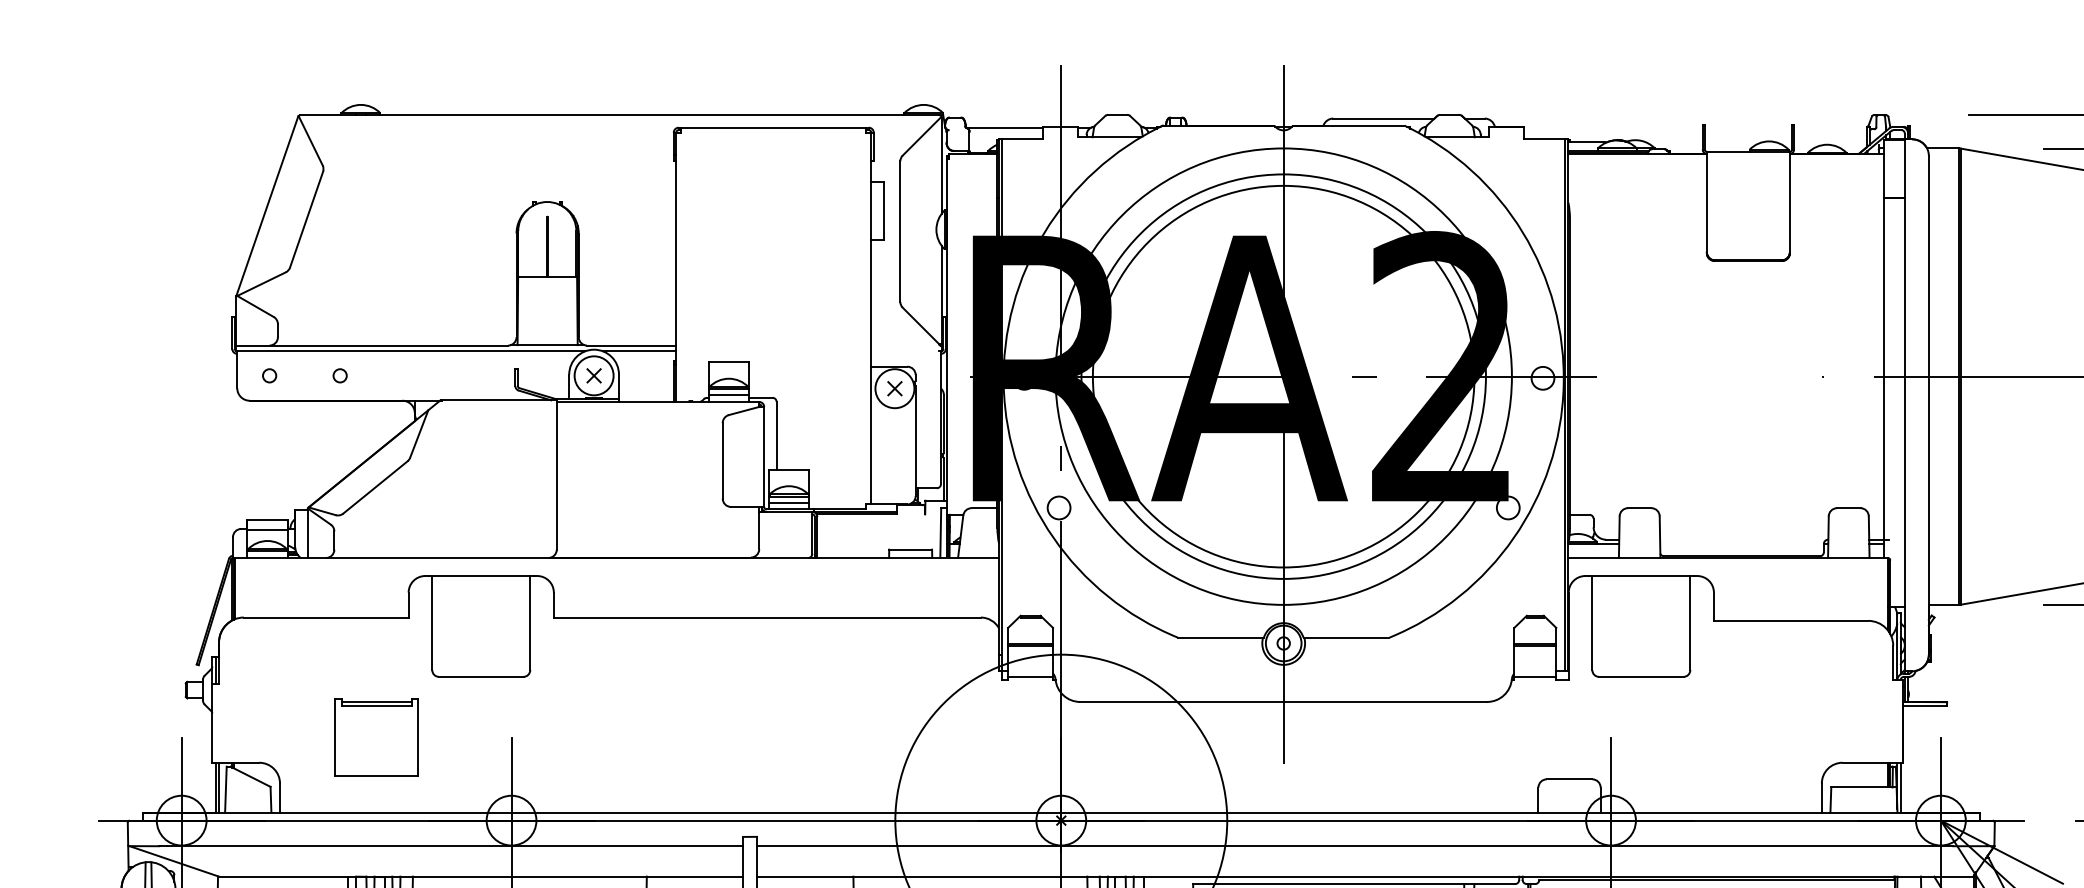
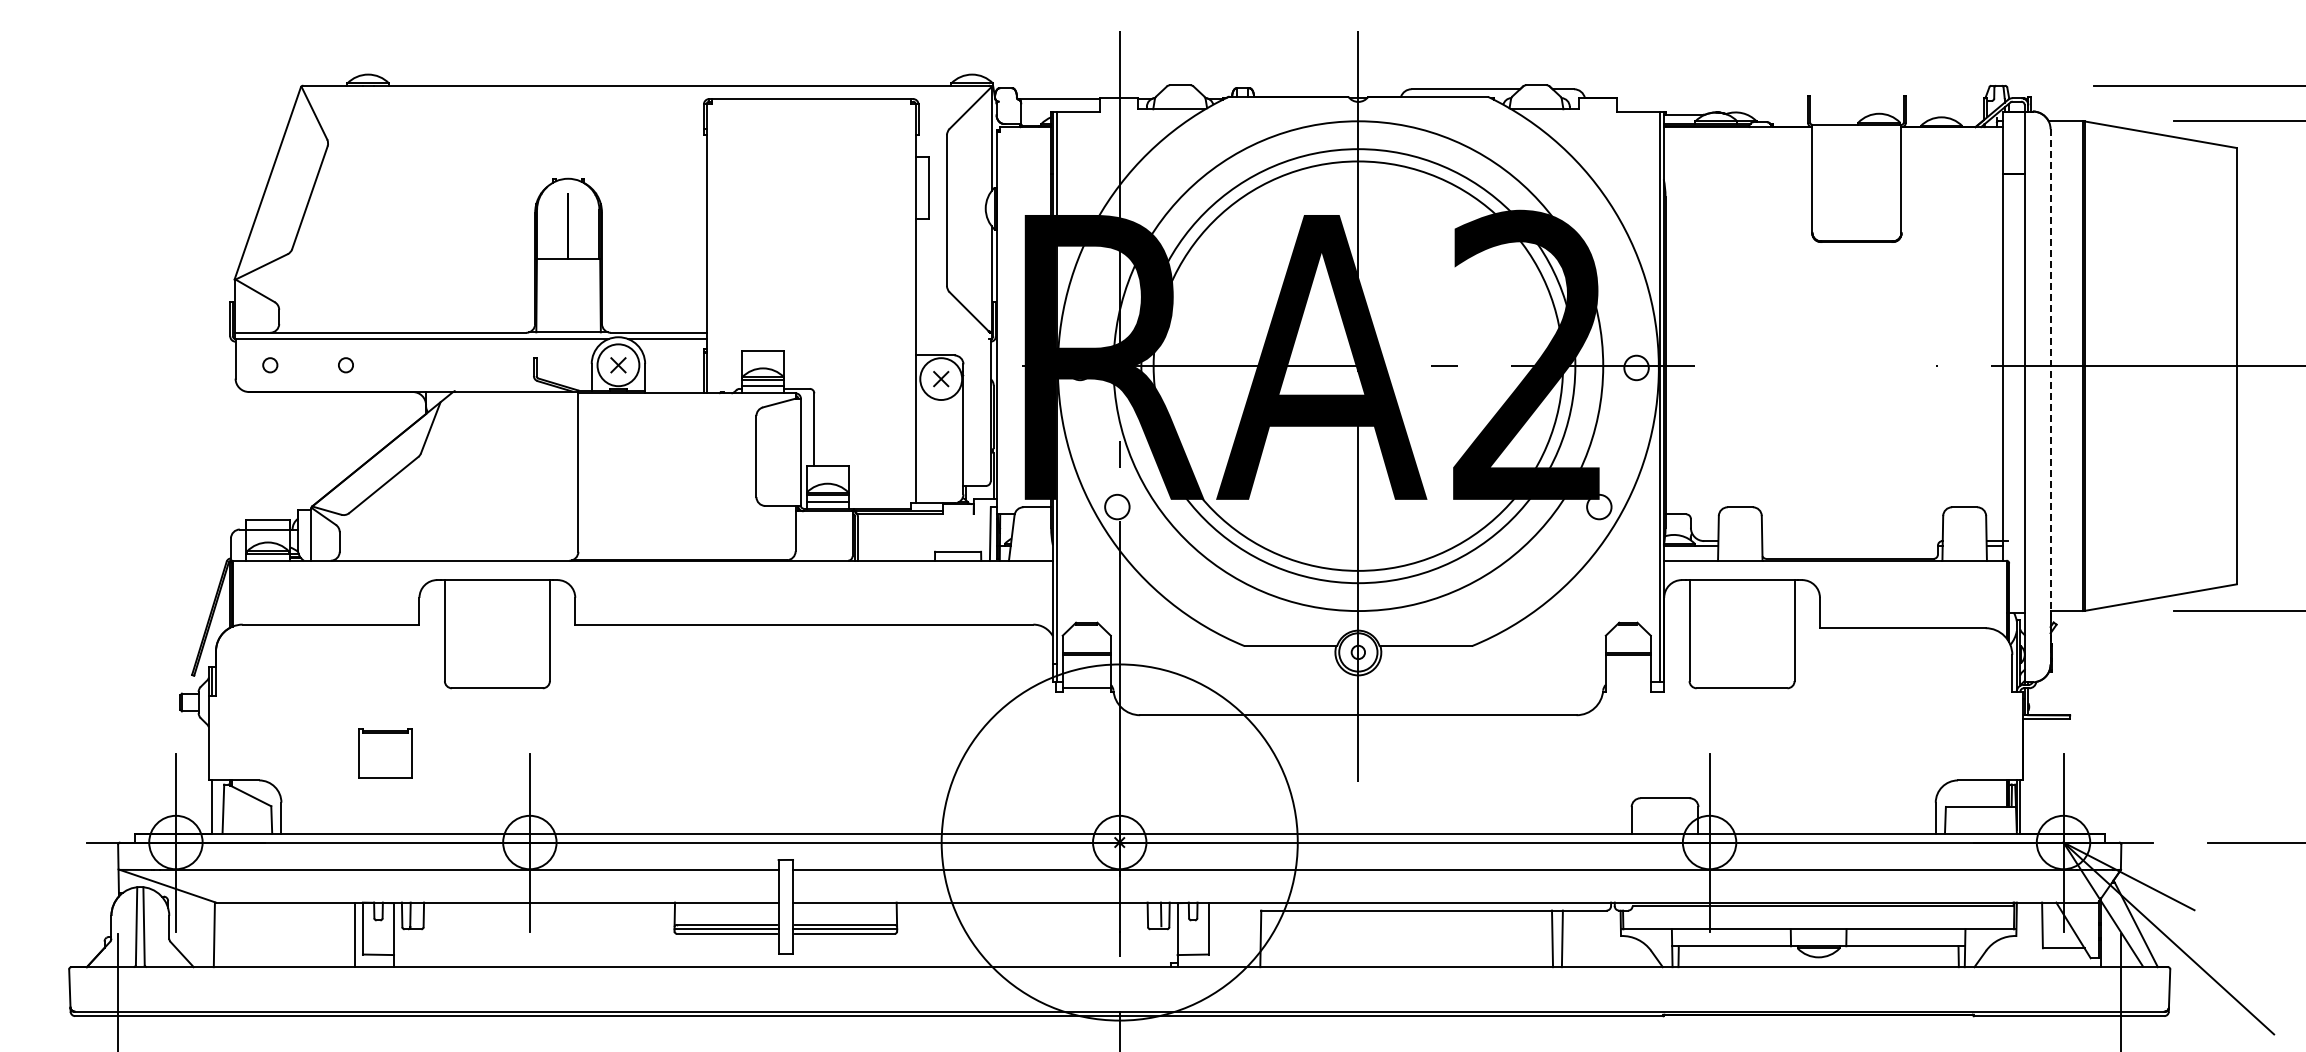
line: (1928, 404) -> (2050, 396), solid -> dashed
line: (1534, 677) -> (1627, 688), removed
part: (376, 737) -> (385, 753), size x0.6
line: (219, 787) -> (216, 806), removed

